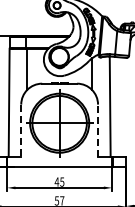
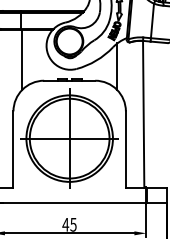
line: (98, 130) -> (126, 149), dashed -> solid
line: (21, 131) -> (13, 150), dashed -> solid

